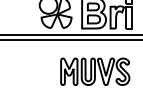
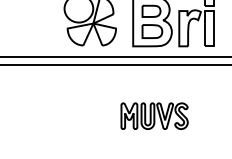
part: (95, 71) -> (154, 115), size x0.6

